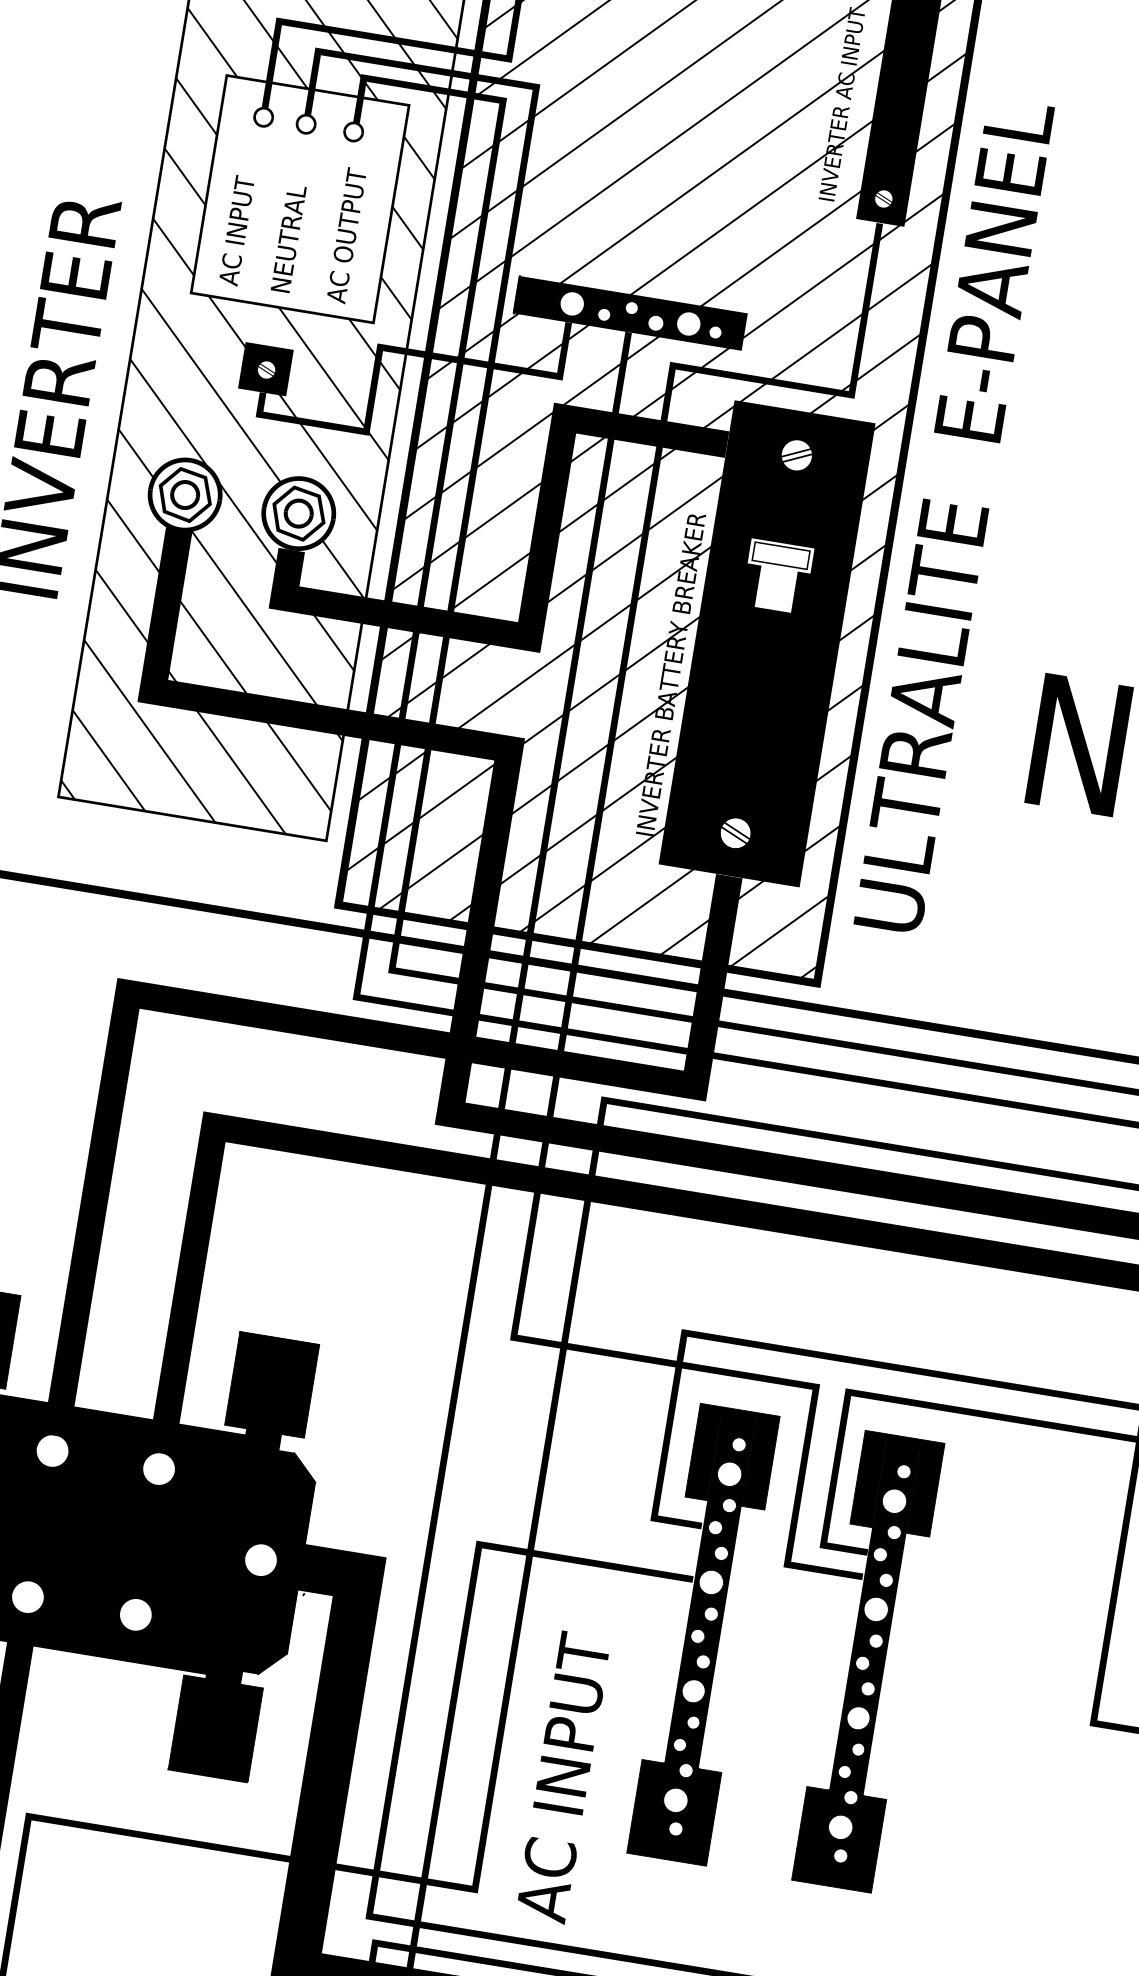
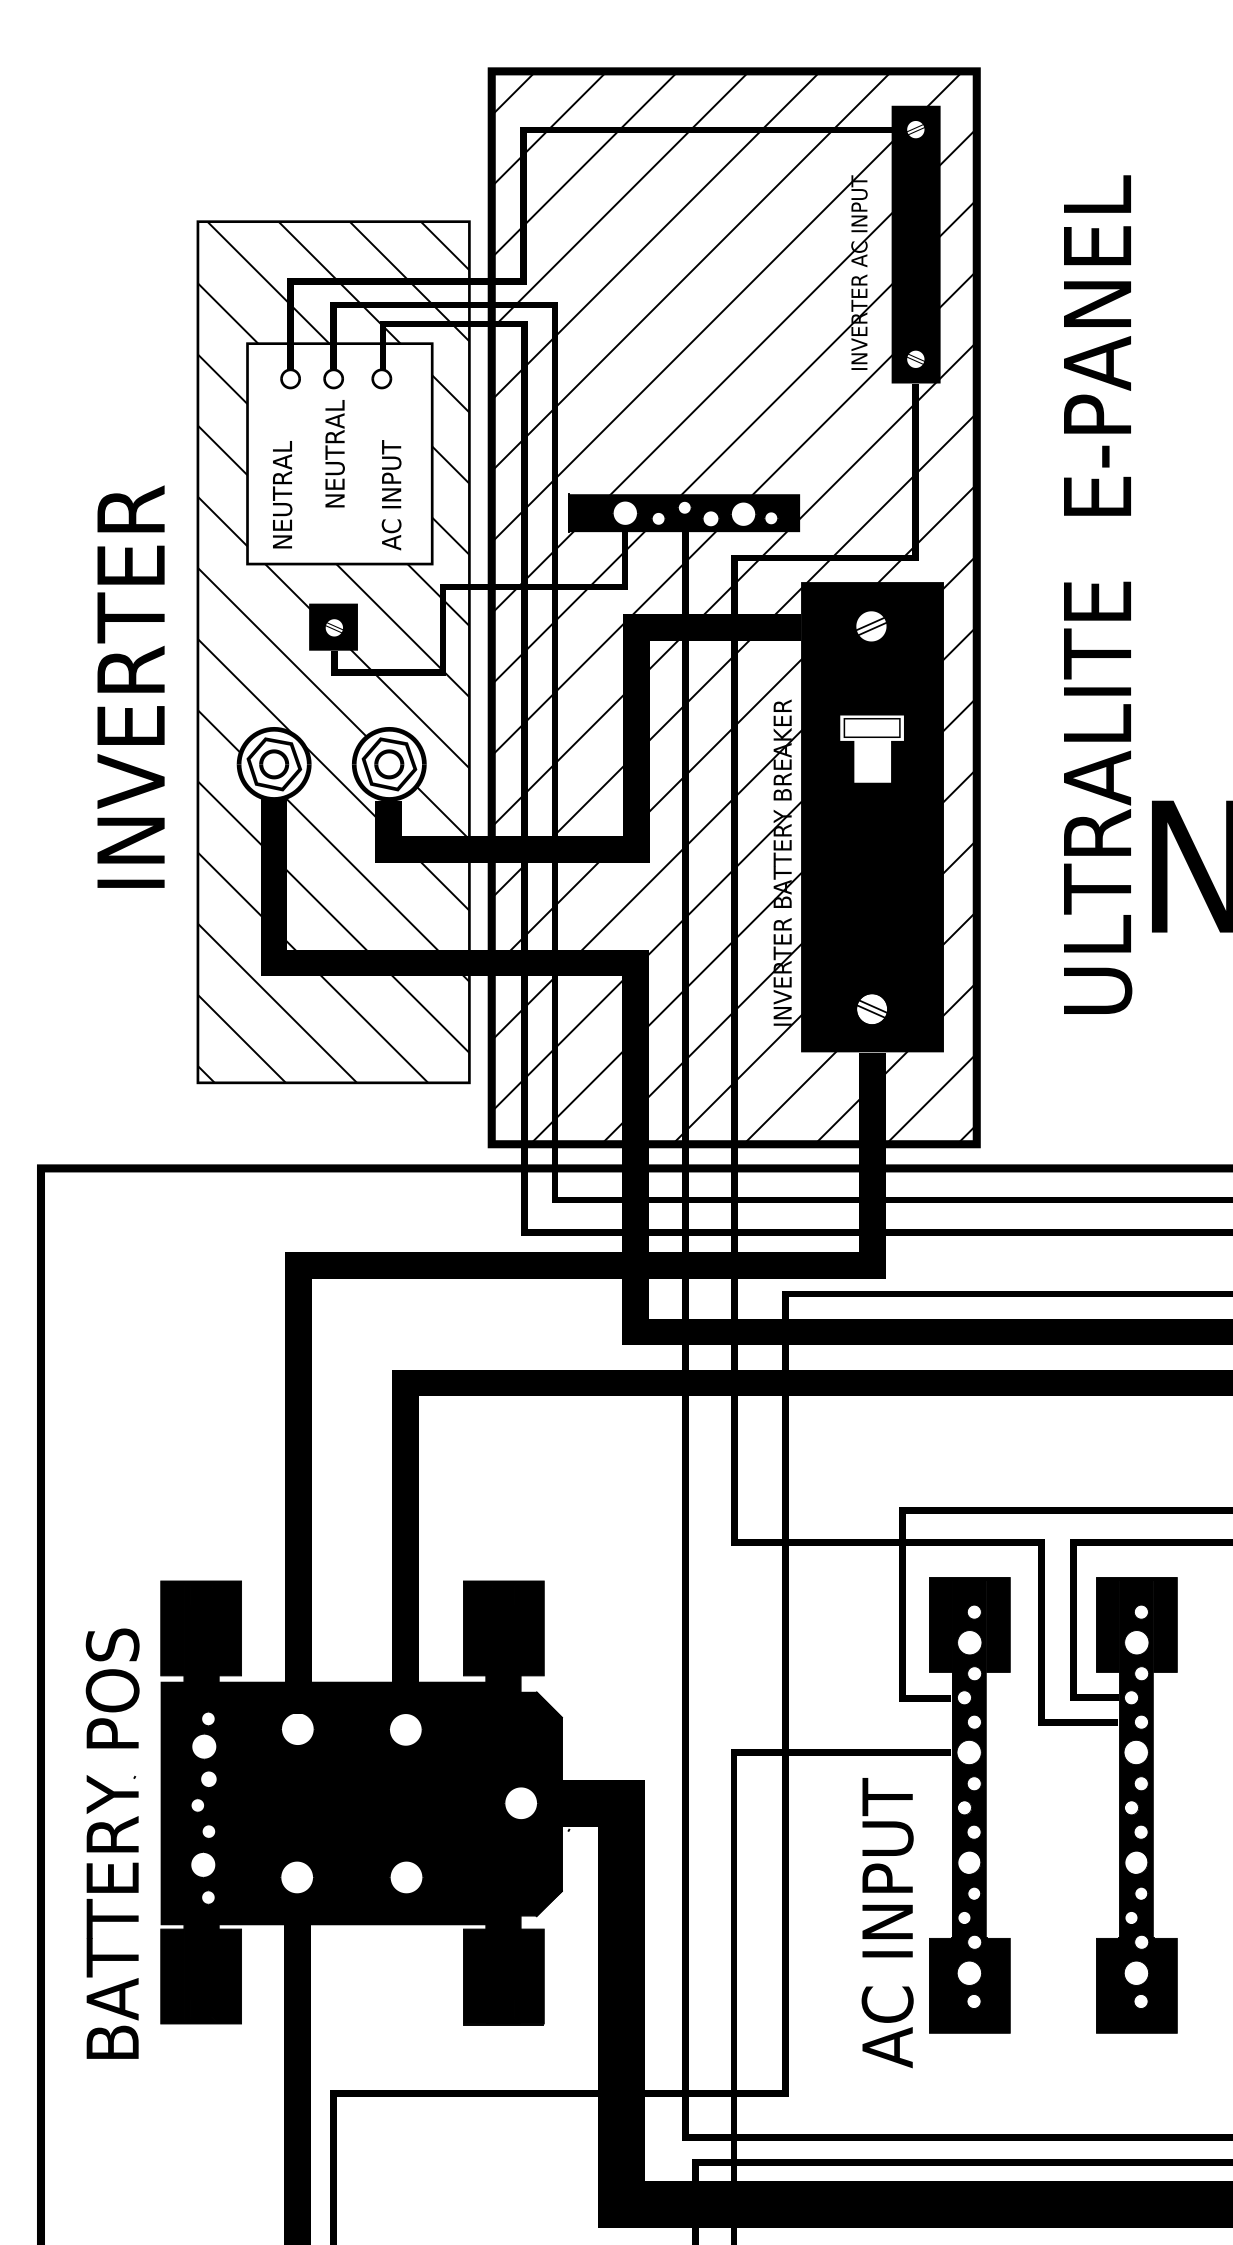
text: (349, 215) -> (391, 461), AC OUTPUT -> AC INPUT
text: (236, 231) -> (282, 495), AC INPUT -> NEUTRAL
text: (288, 238) -> (334, 453), moved
text: (955, 515) -> (1098, 594), moved
text: (563, 1778) -> (887, 1923), moved

